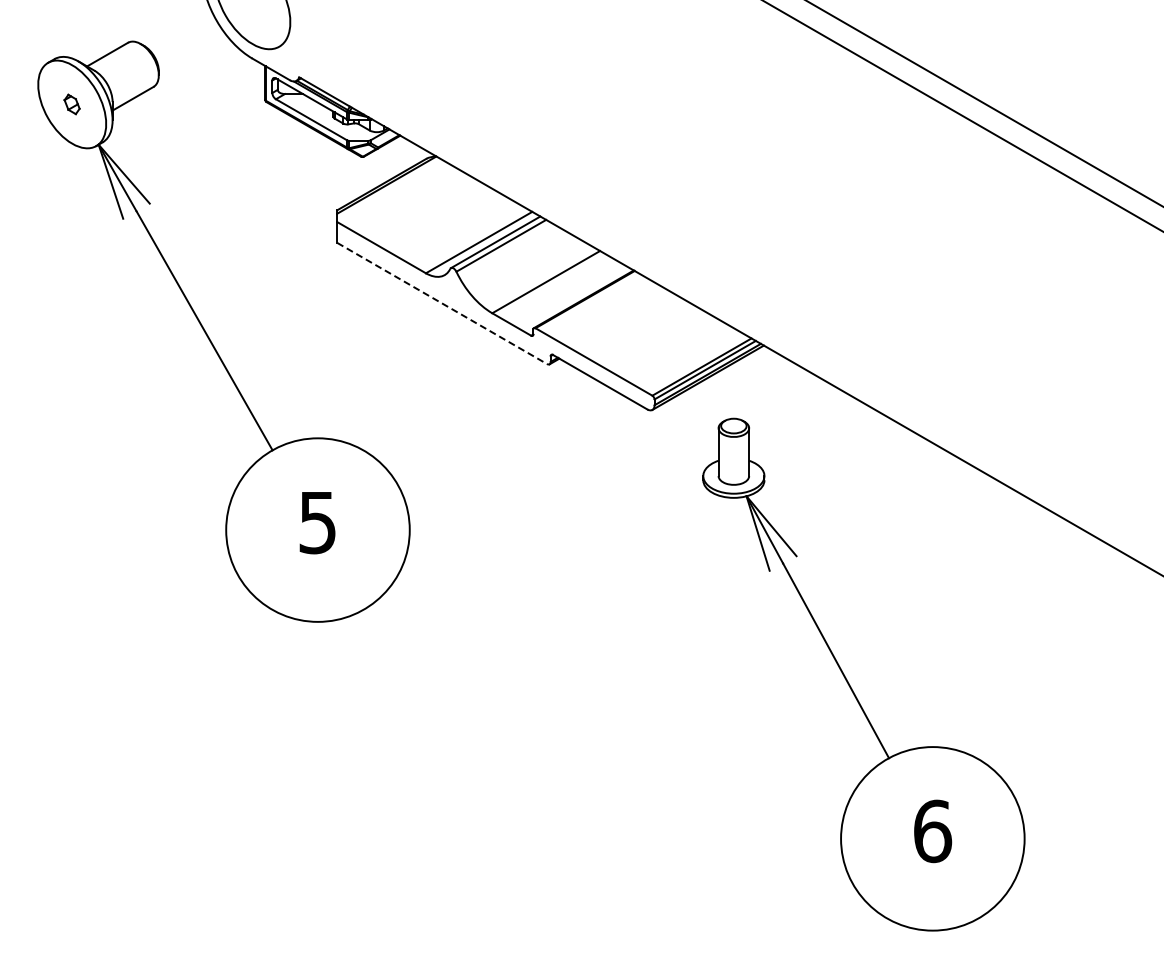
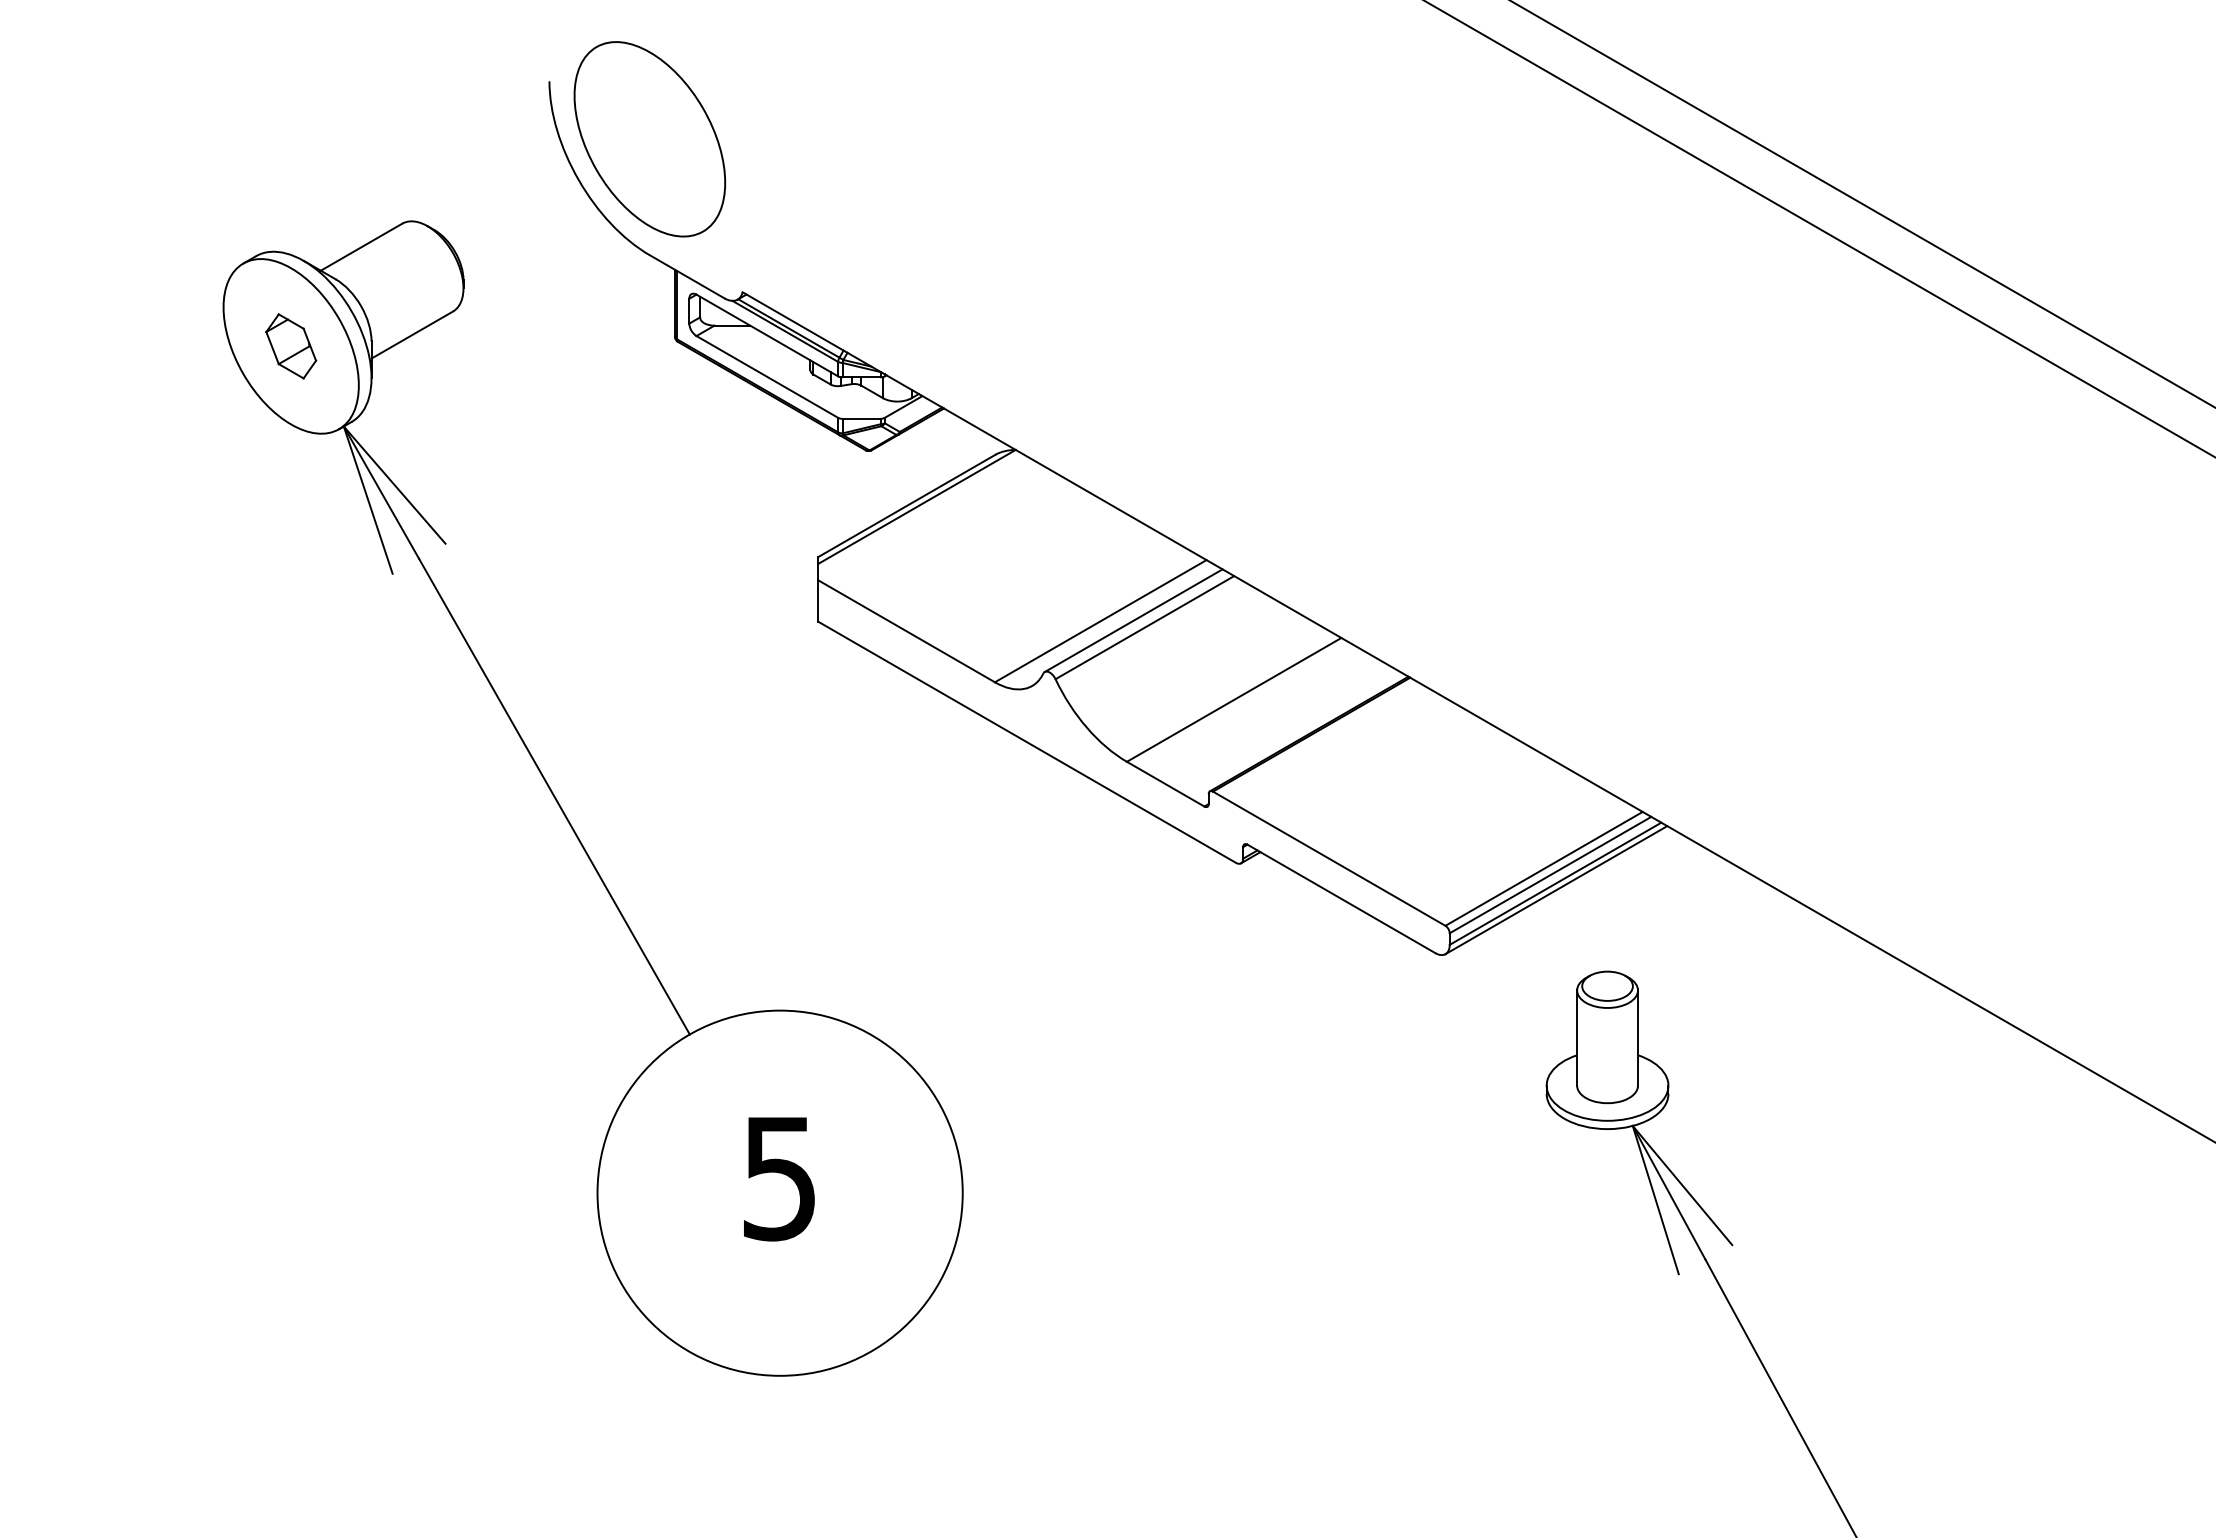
part: (71, 104) -> (289, 346), size x1.67
line: (442, 303) -> (1027, 742), dashed -> solid

